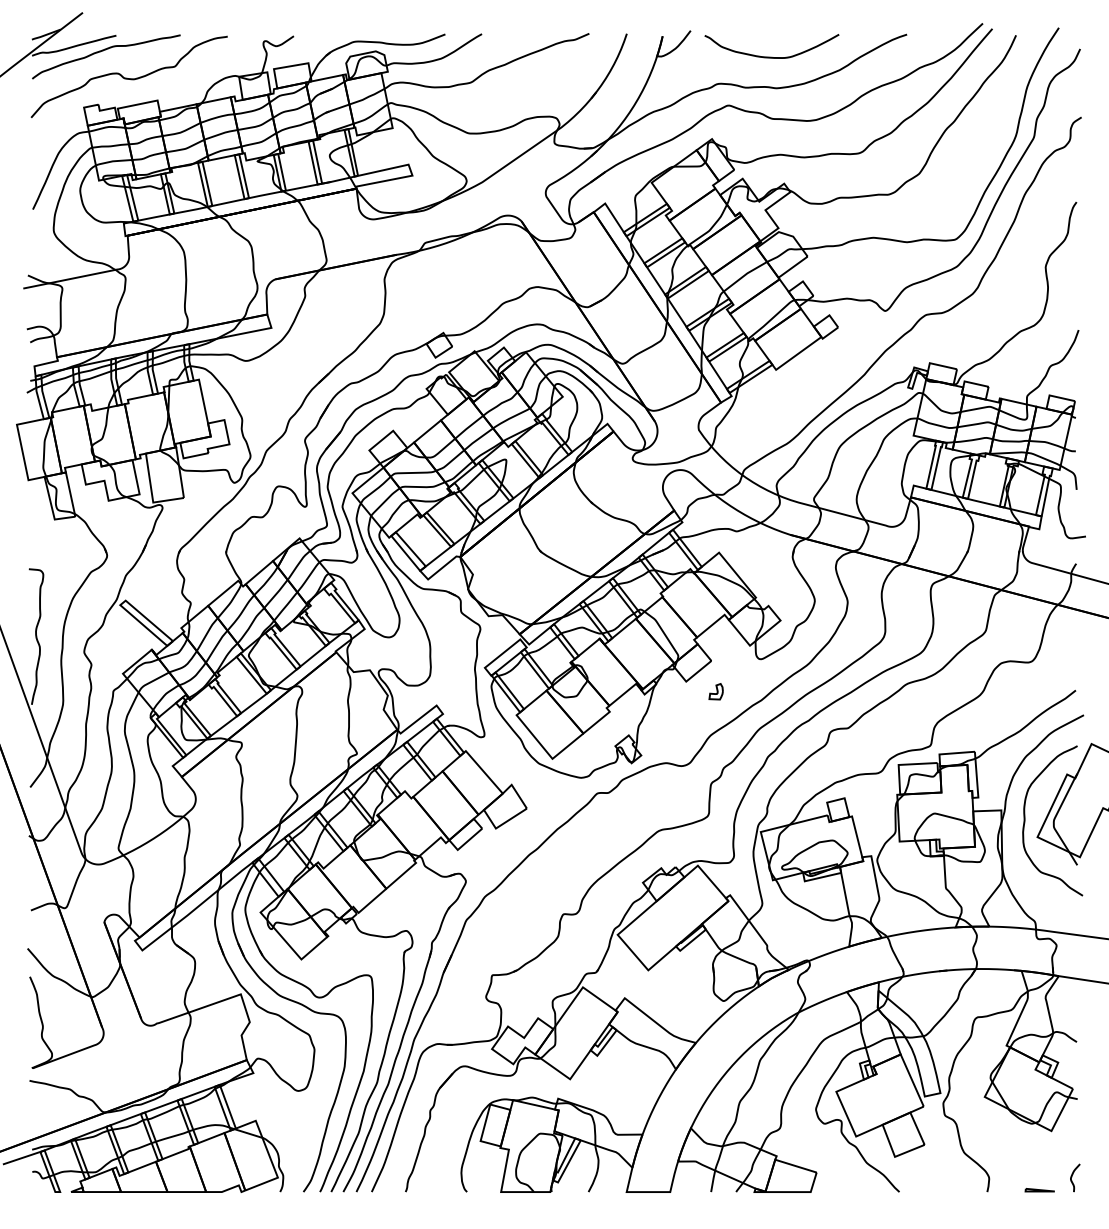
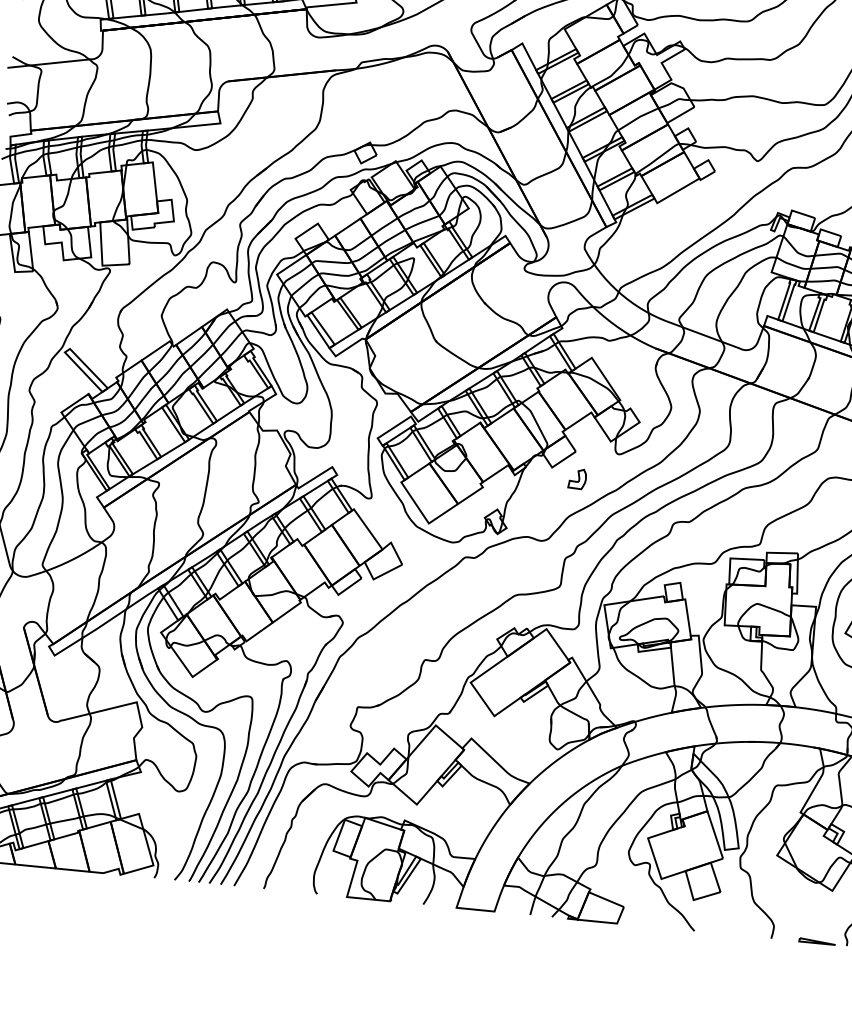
part: (715, 691) -> (576, 478), size x1.43
part: (1039, 1189) -> (816, 940), size x1.43

